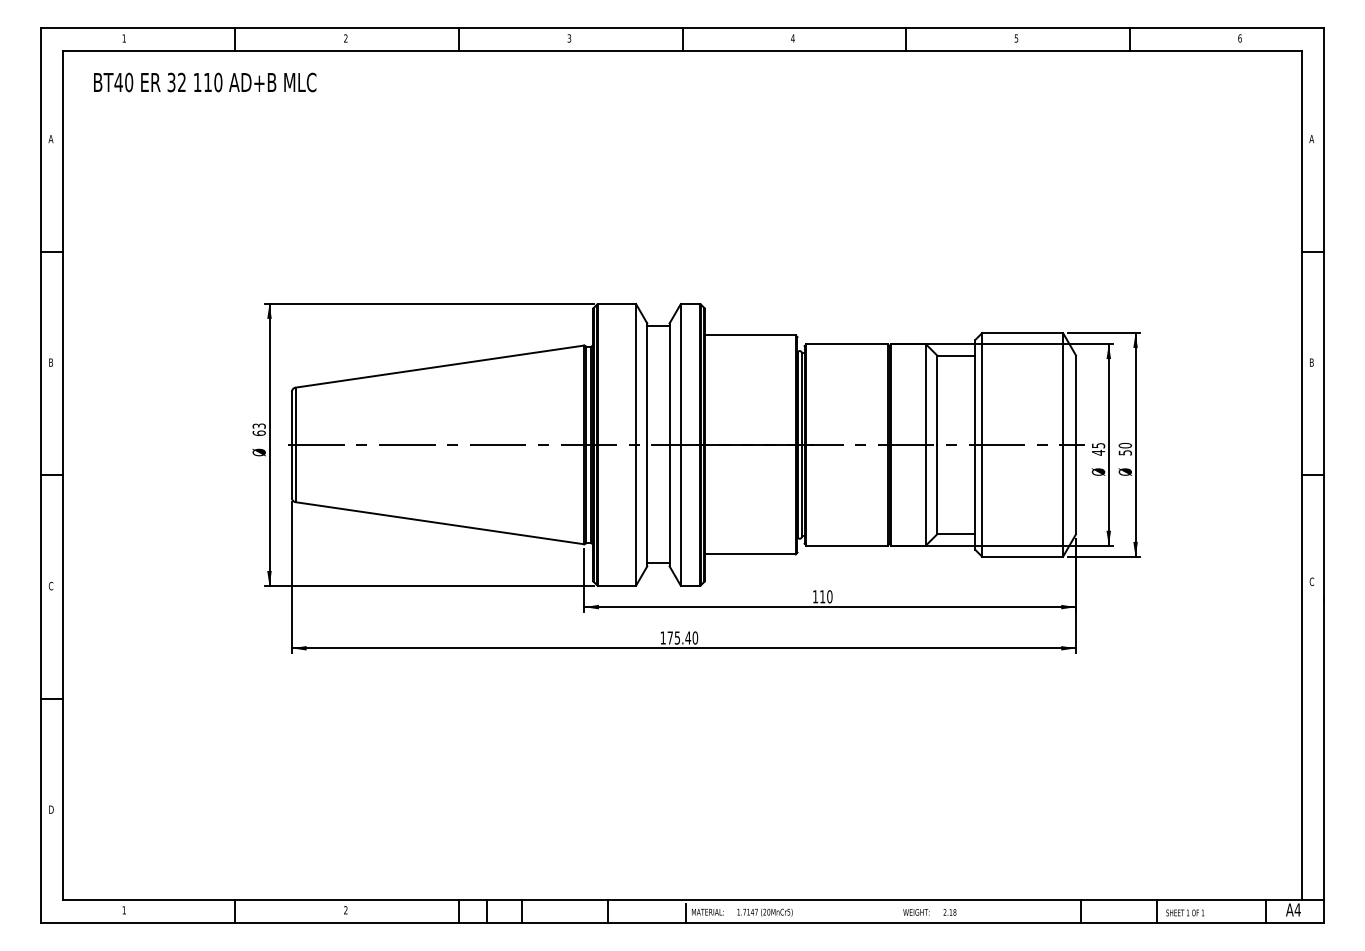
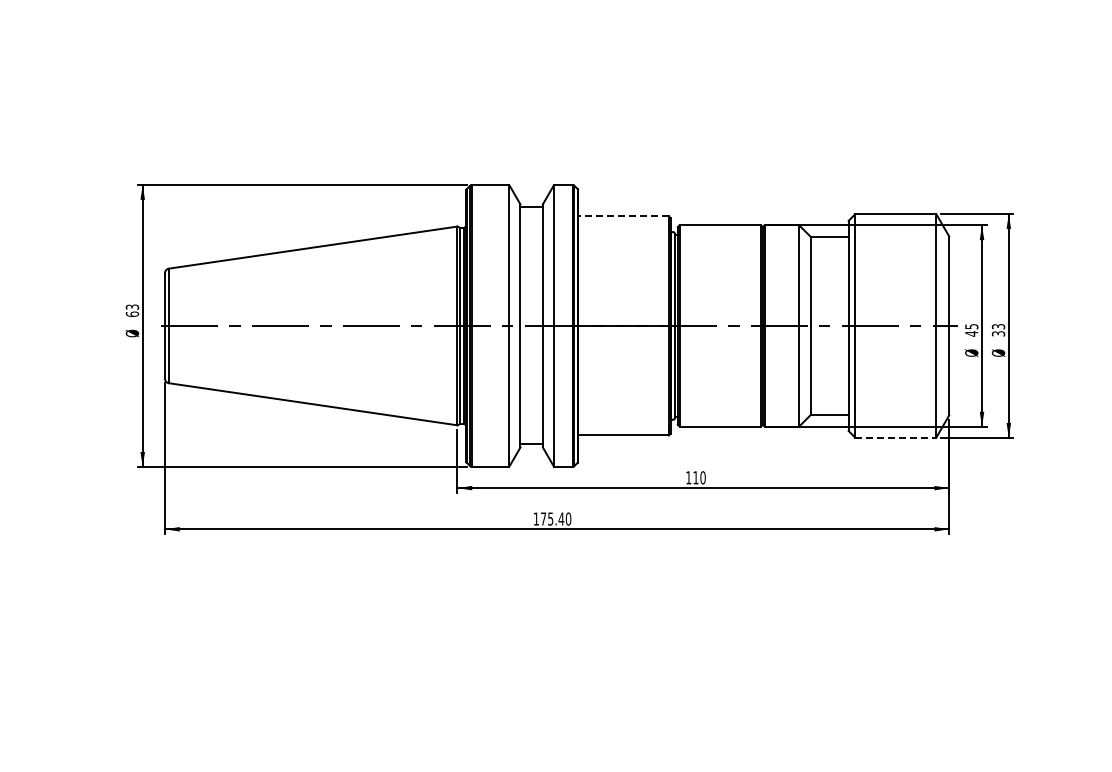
line: (749, 335) -> (622, 216), solid -> dashed
text: (1124, 448) -> (997, 329), 50 -> 33
line: (1023, 556) -> (896, 437), solid -> dashed

